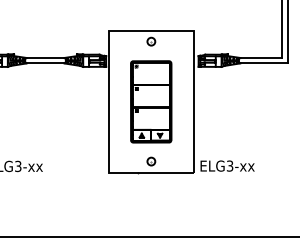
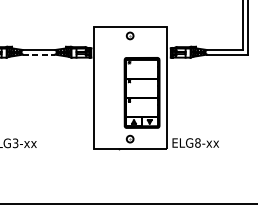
line: (45, 63) -> (39, 54), solid -> dashed
part: (151, 101) -> (142, 92), moved
text: (229, 165) -> (197, 142), ELG3-xx -> ELG8-xx

